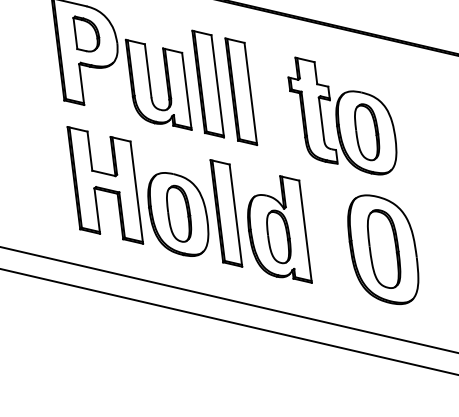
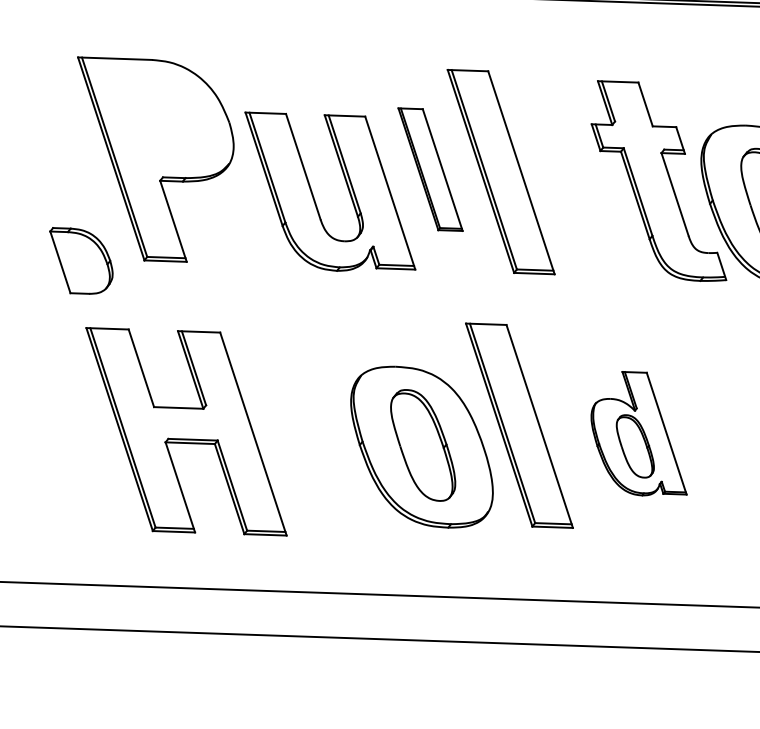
part: (86, 33) -> (82, 257), moved
part: (207, 83) -> (429, 168), size x0.6
part: (105, 185) -> (186, 431), moved
part: (279, 229) -> (633, 437), size x0.6

